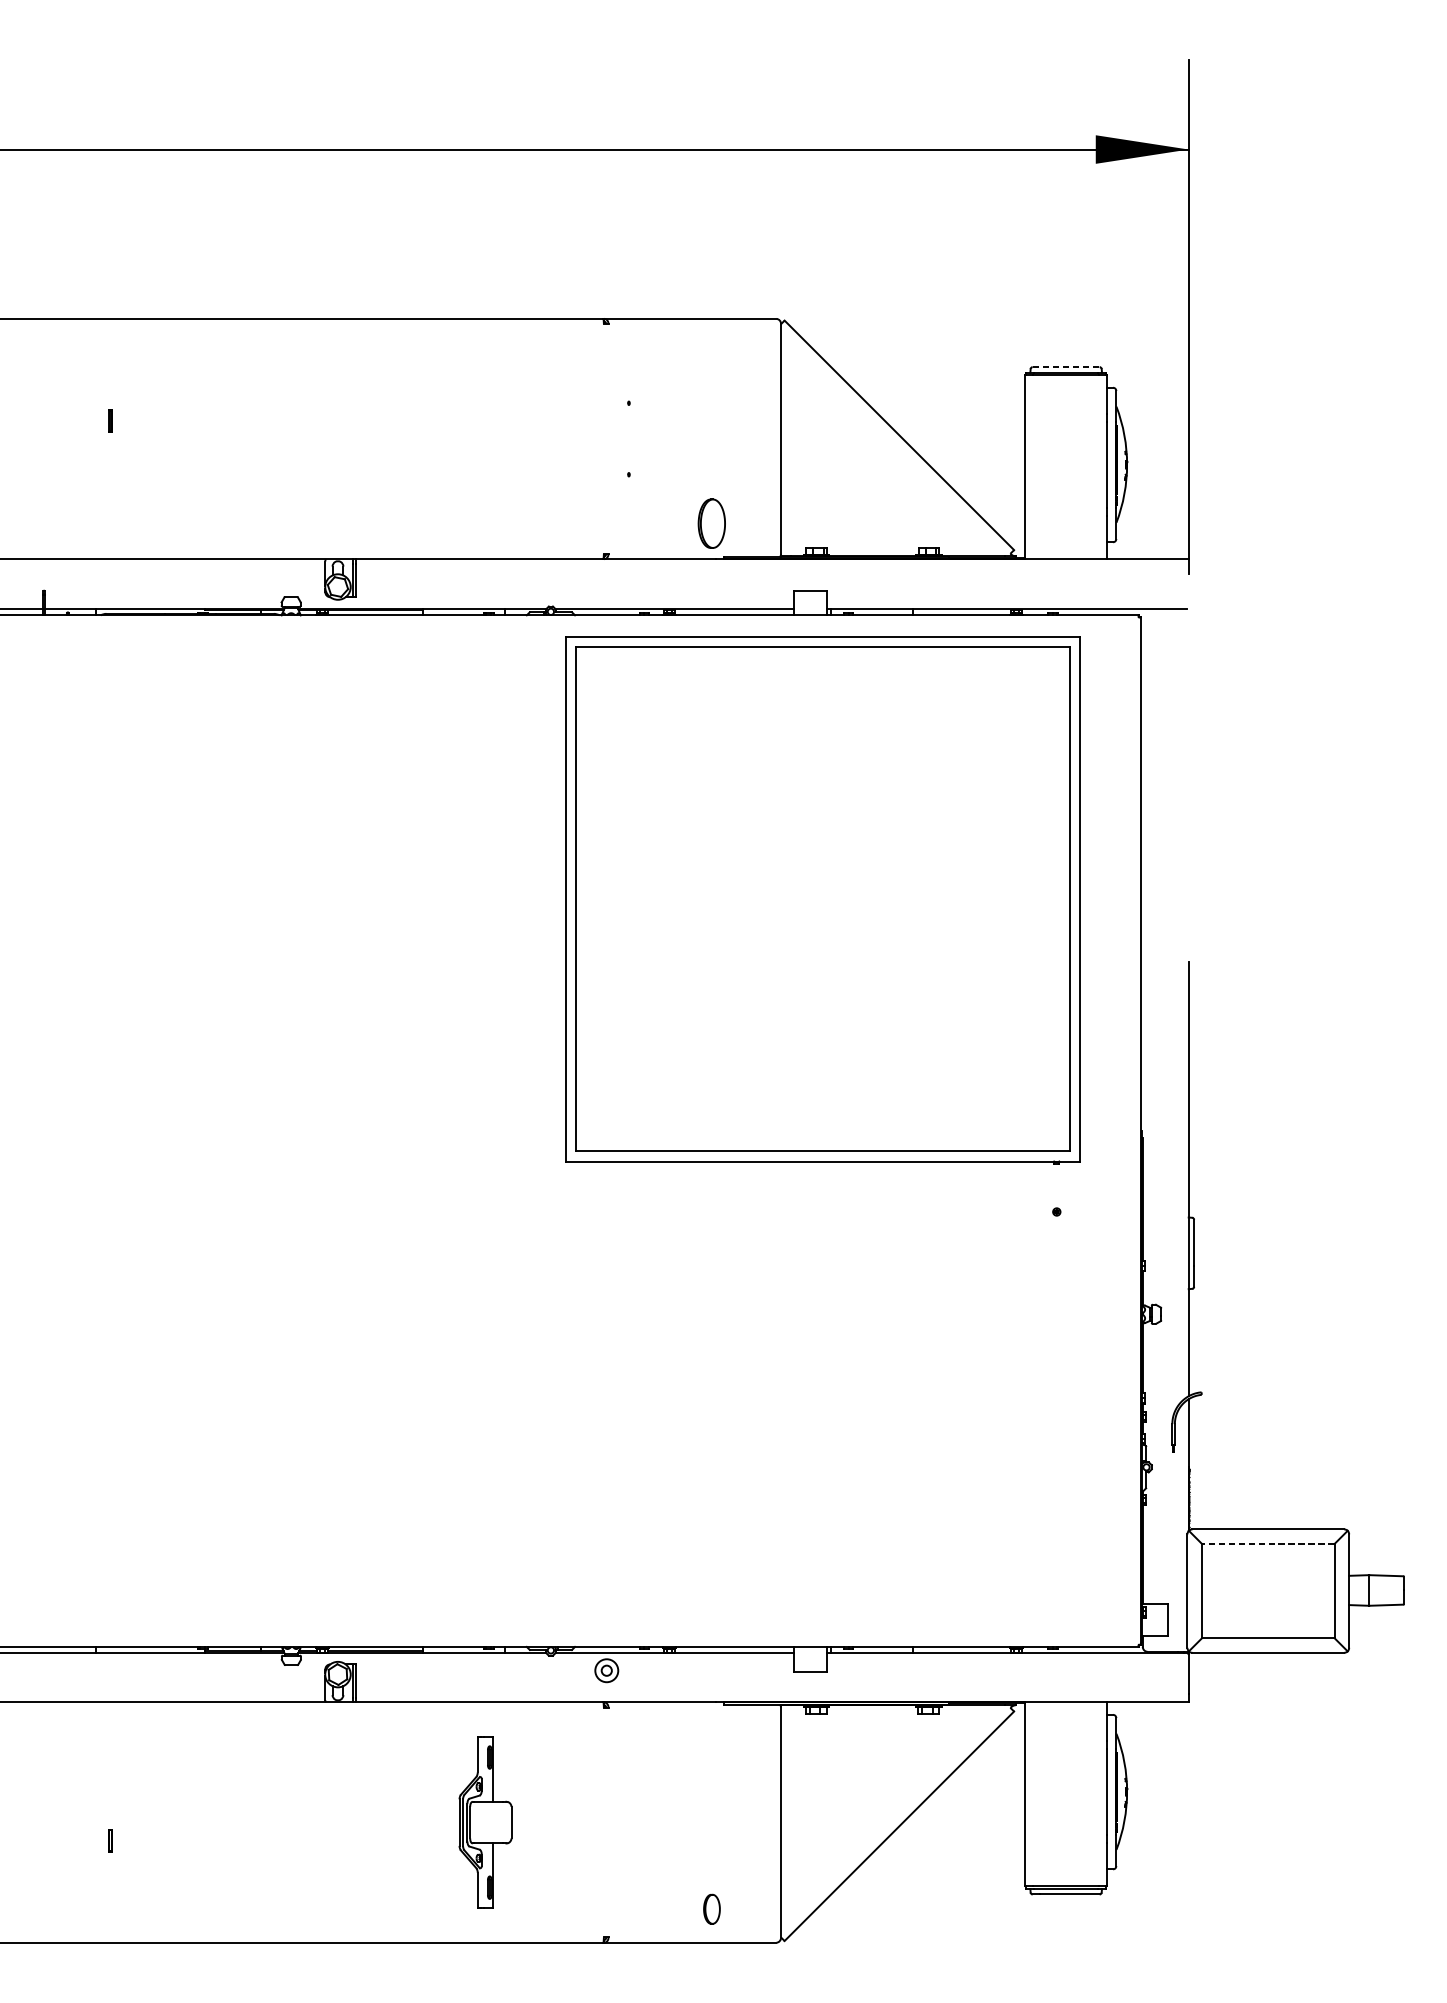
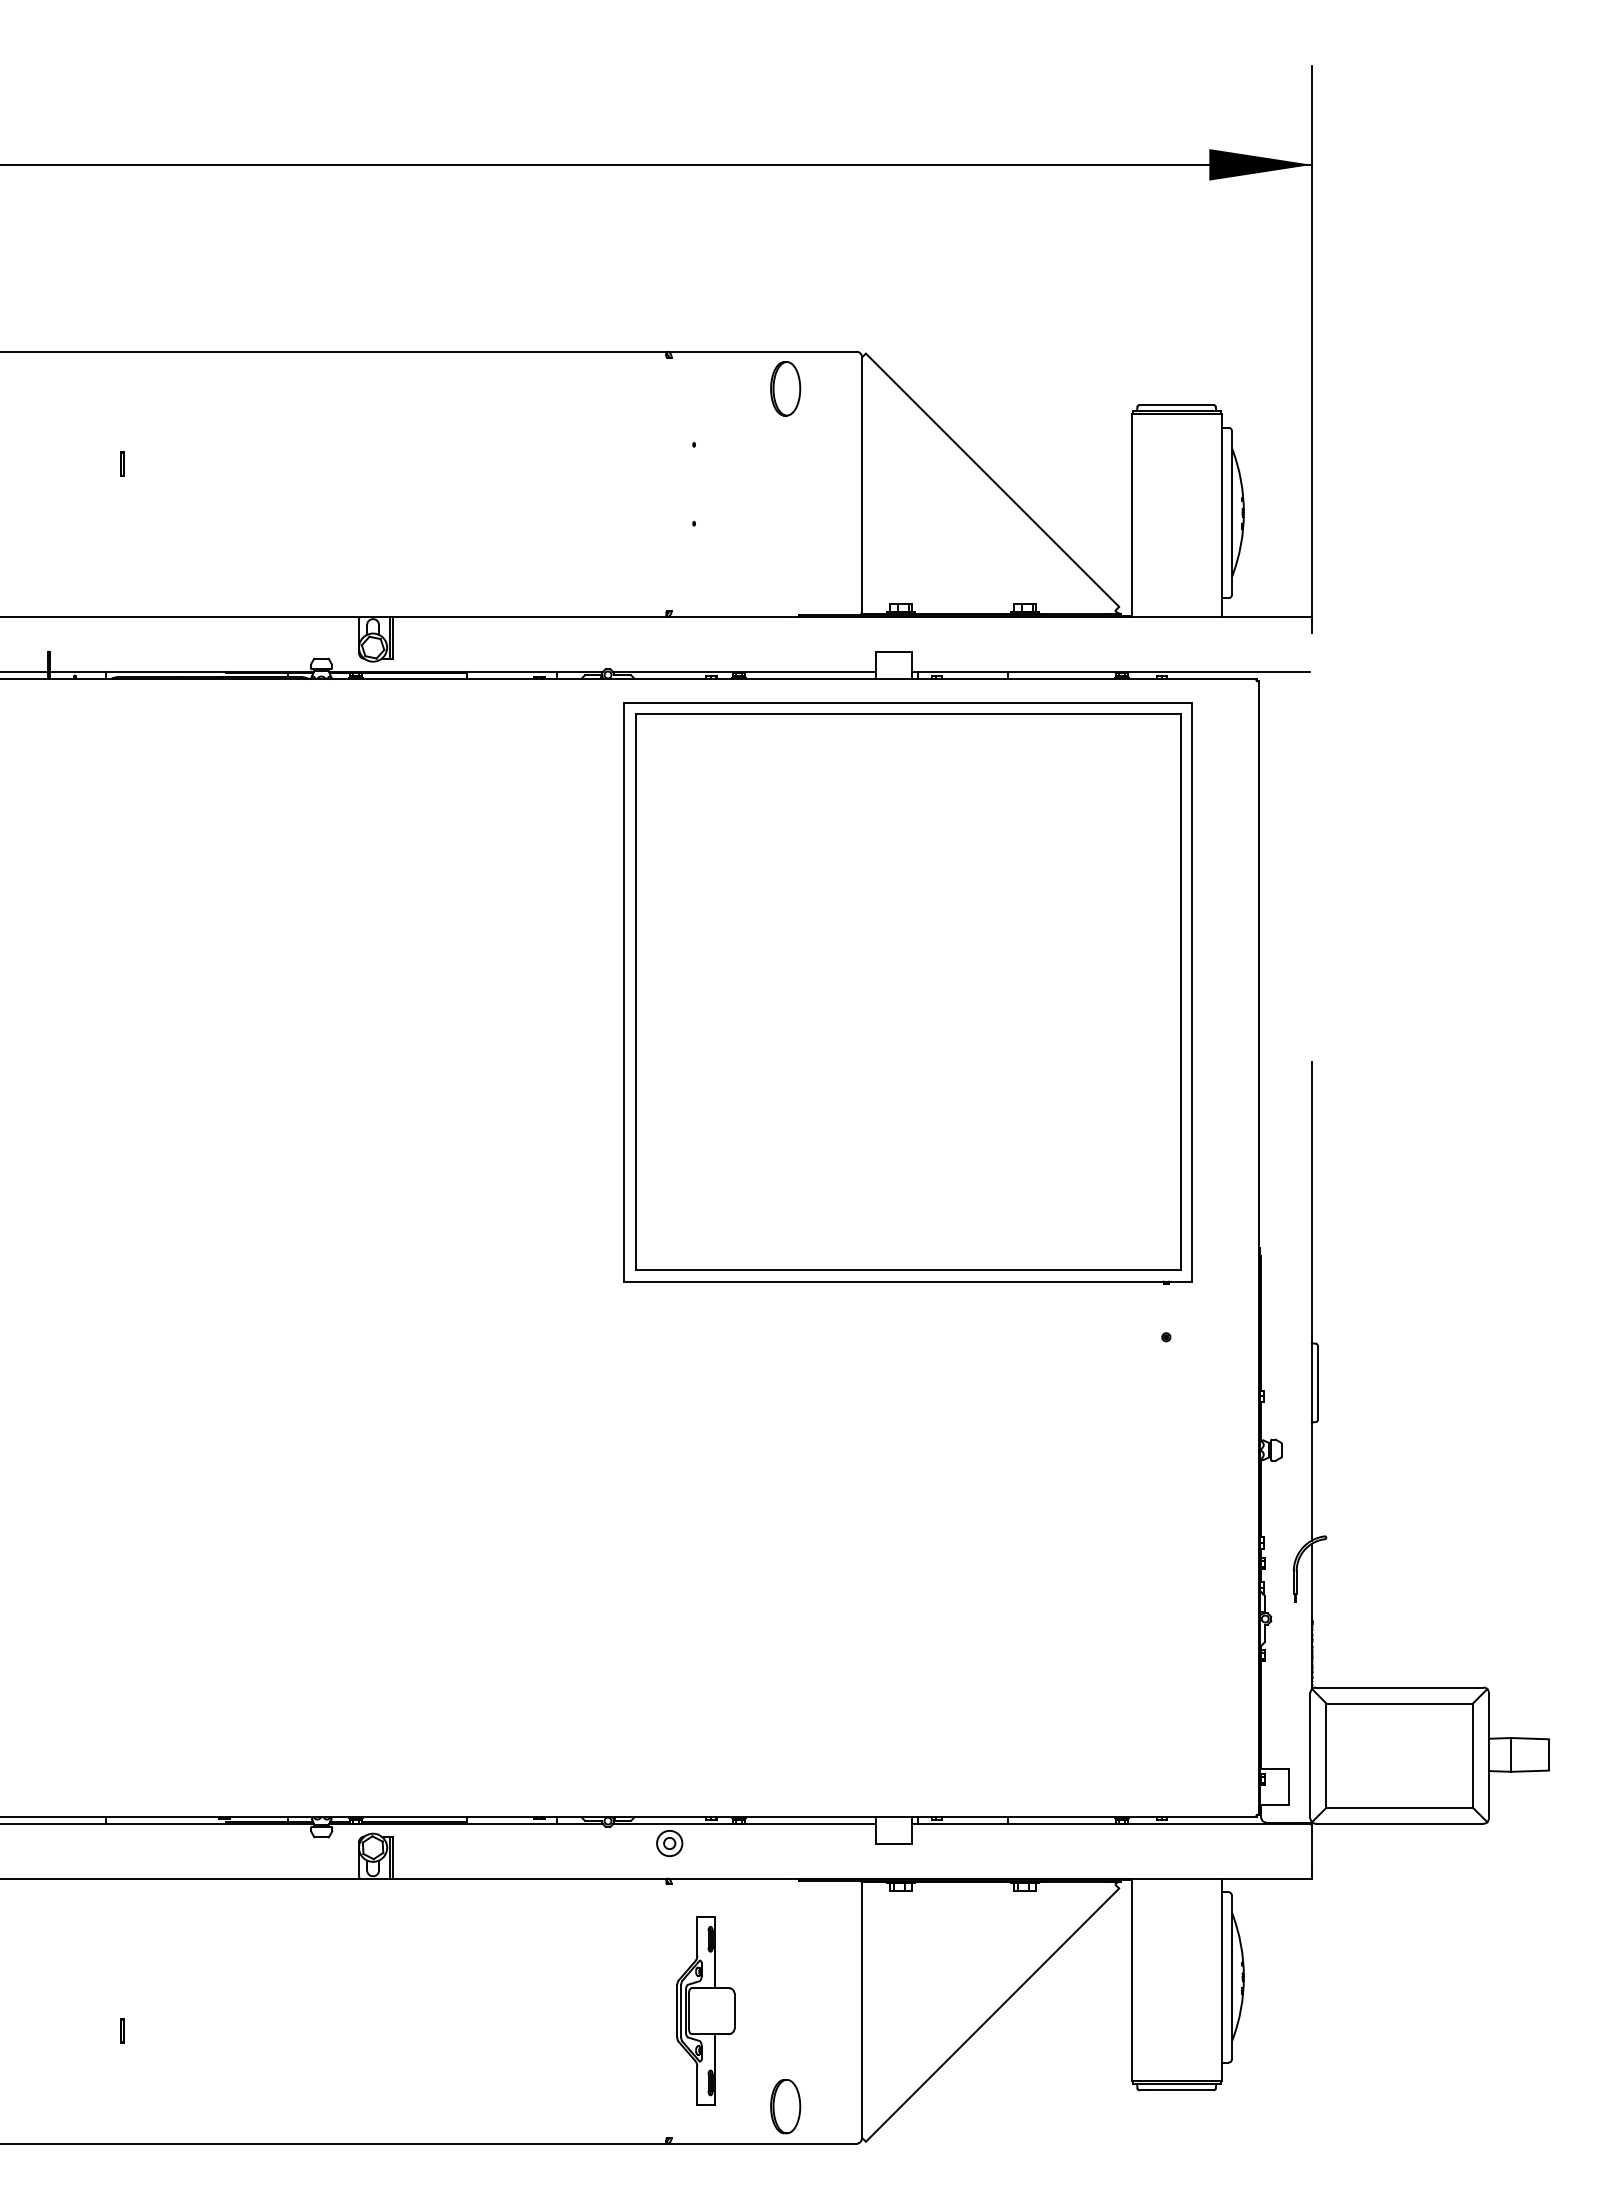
line: (1066, 366) -> (1176, 404), dashed -> solid
part: (711, 523) -> (785, 388), moved
line: (1268, 1543) -> (1399, 1703), dashed -> solid
part: (485, 1822) -> (705, 2010), moved
part: (711, 1909) -> (785, 2106), size x1.67

